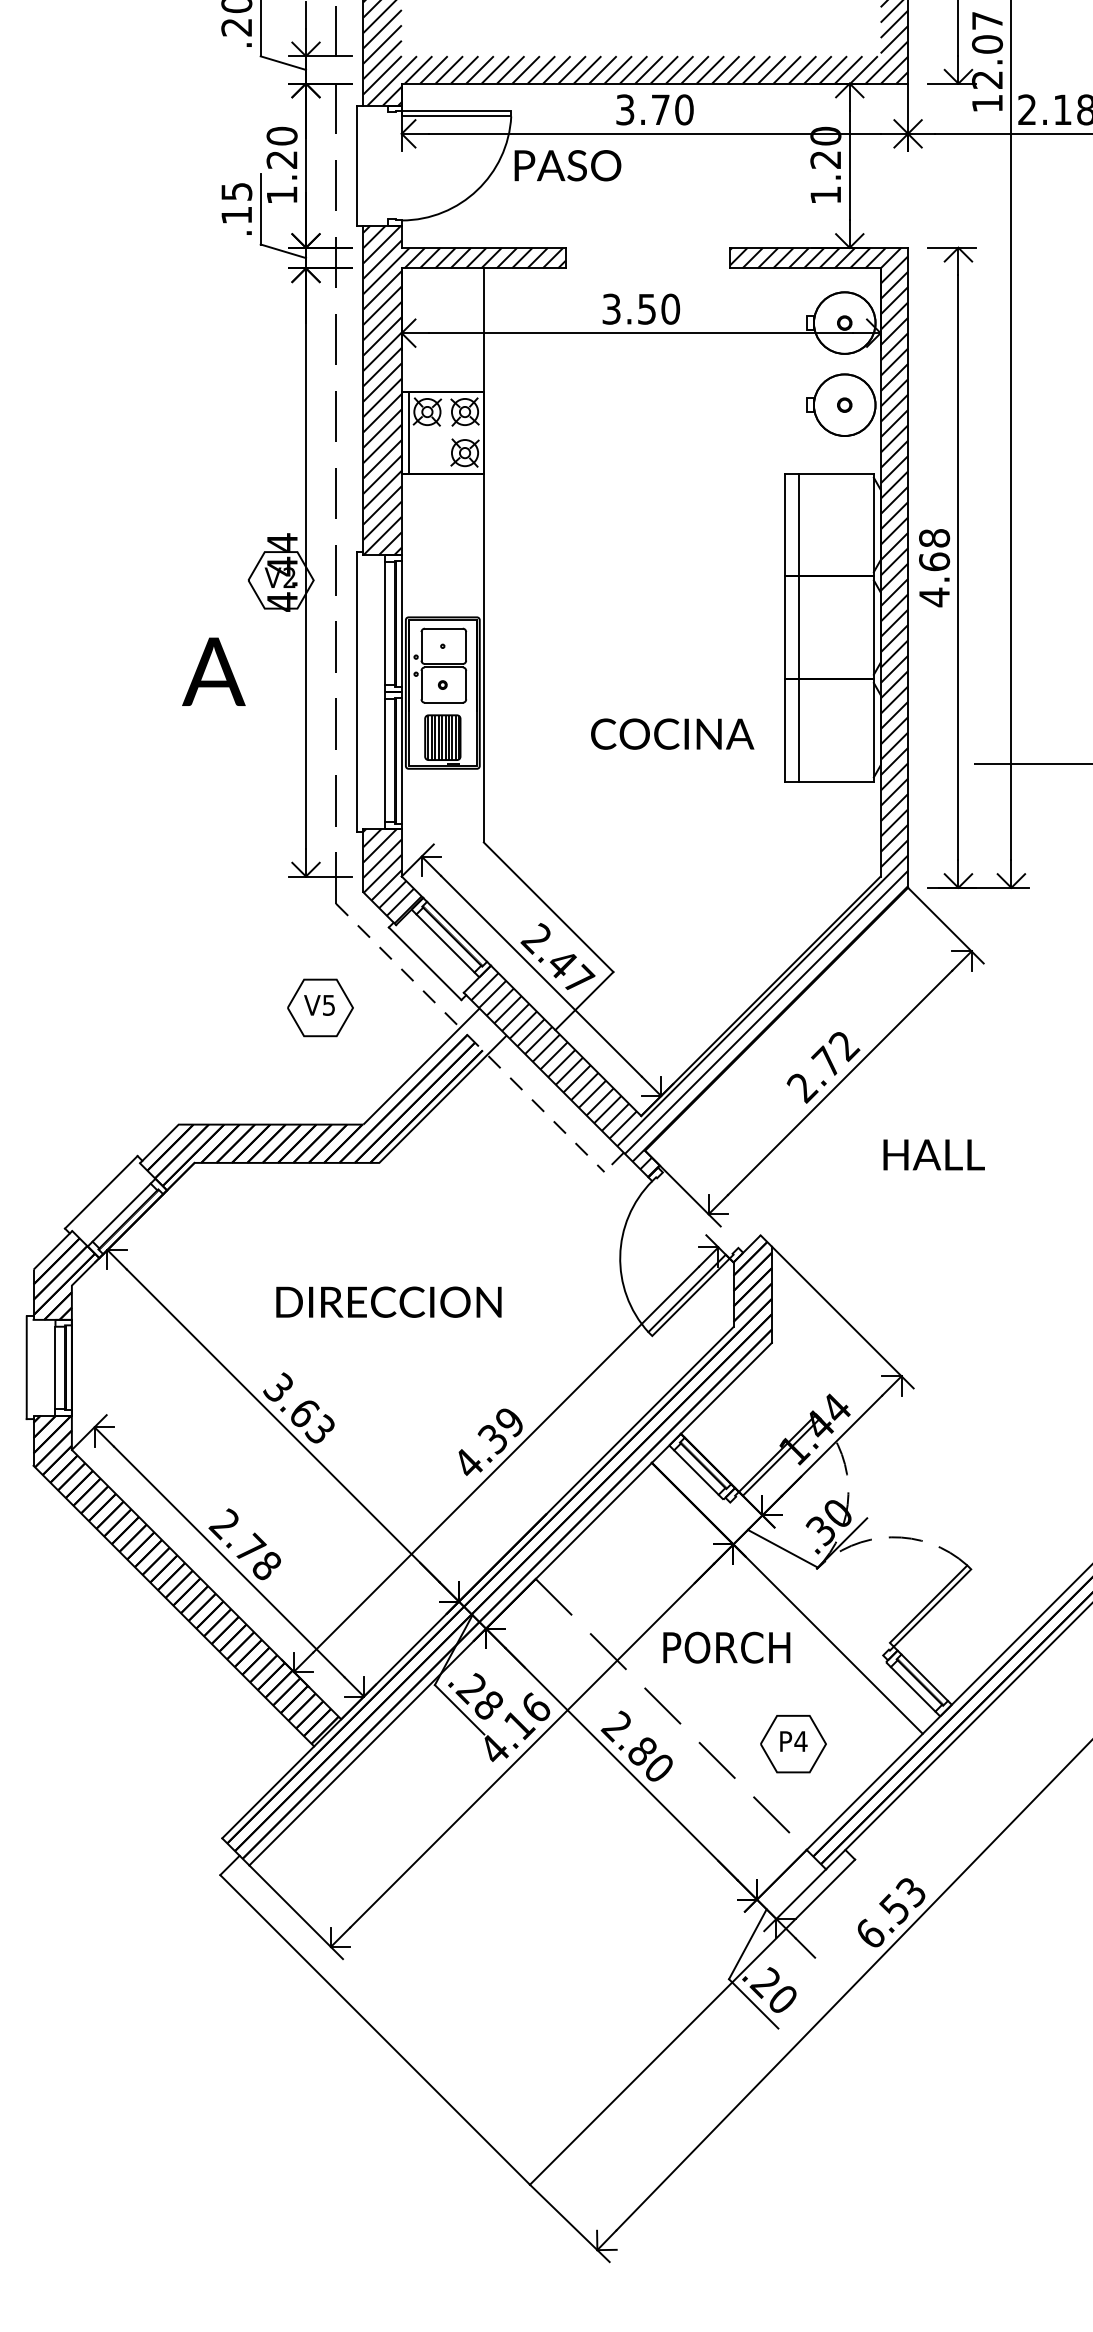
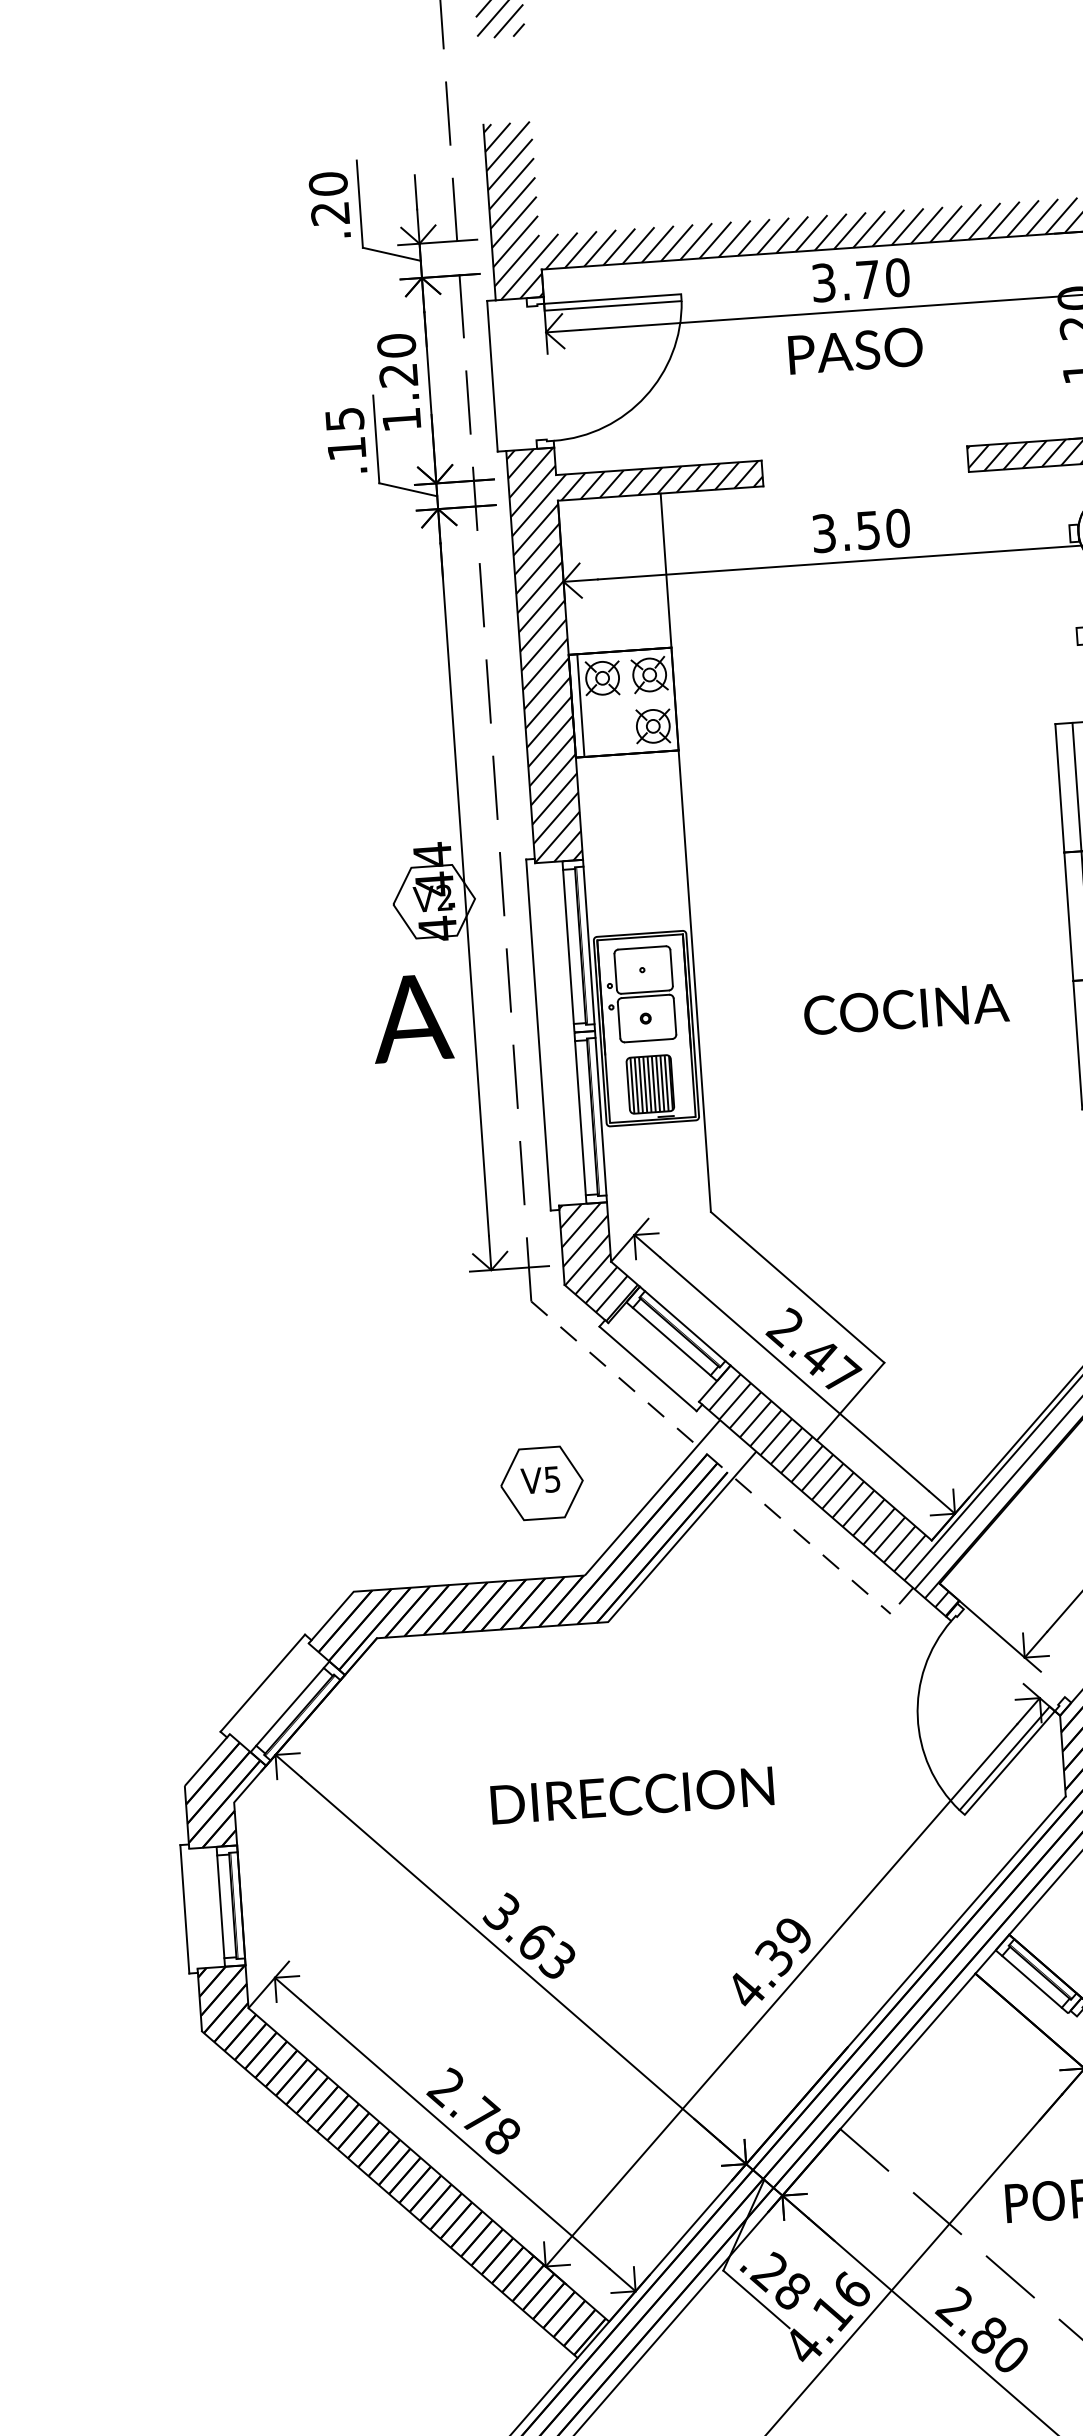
text: (567, 165) -> (855, 350), moved
text: (213, 671) -> (411, 1017), moved
text: (672, 733) -> (906, 1008), moved
part: (320, 1007) -> (542, 1482), moved

